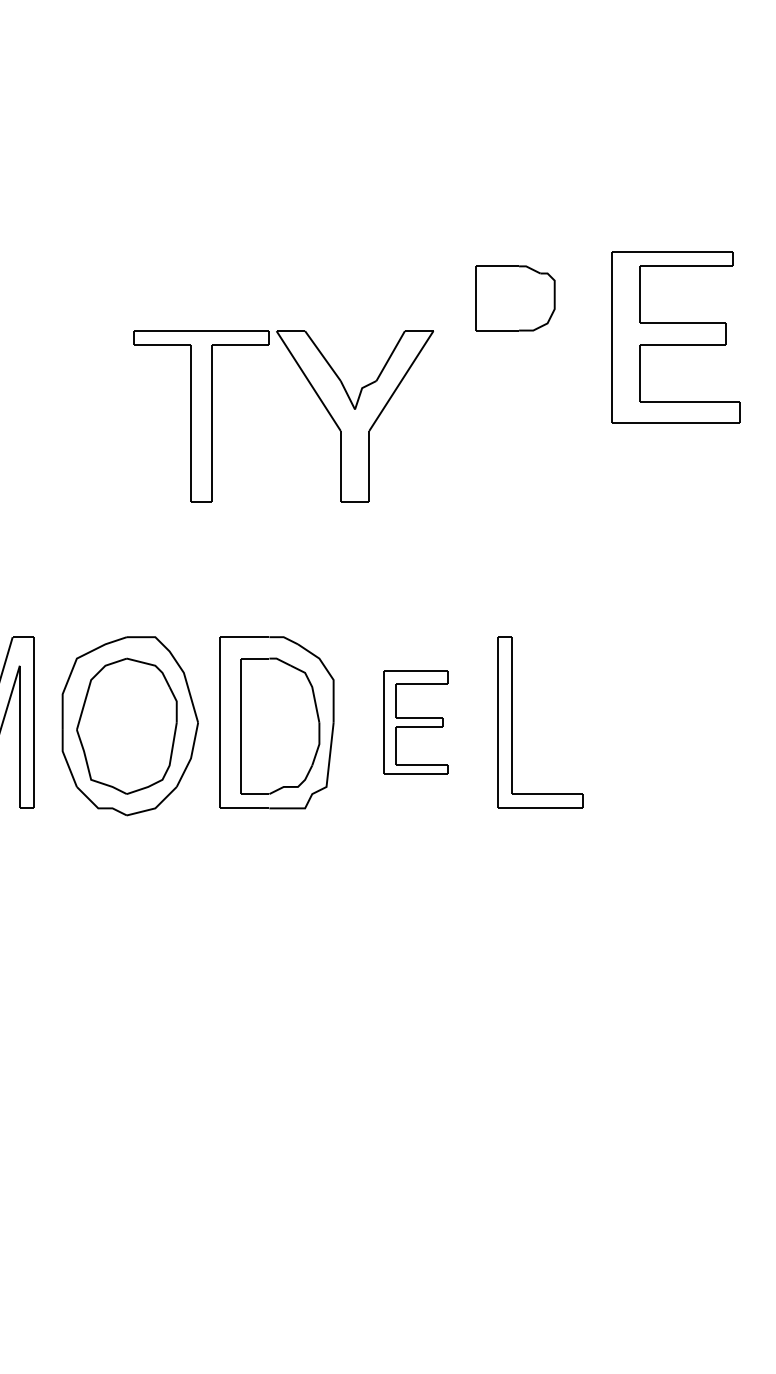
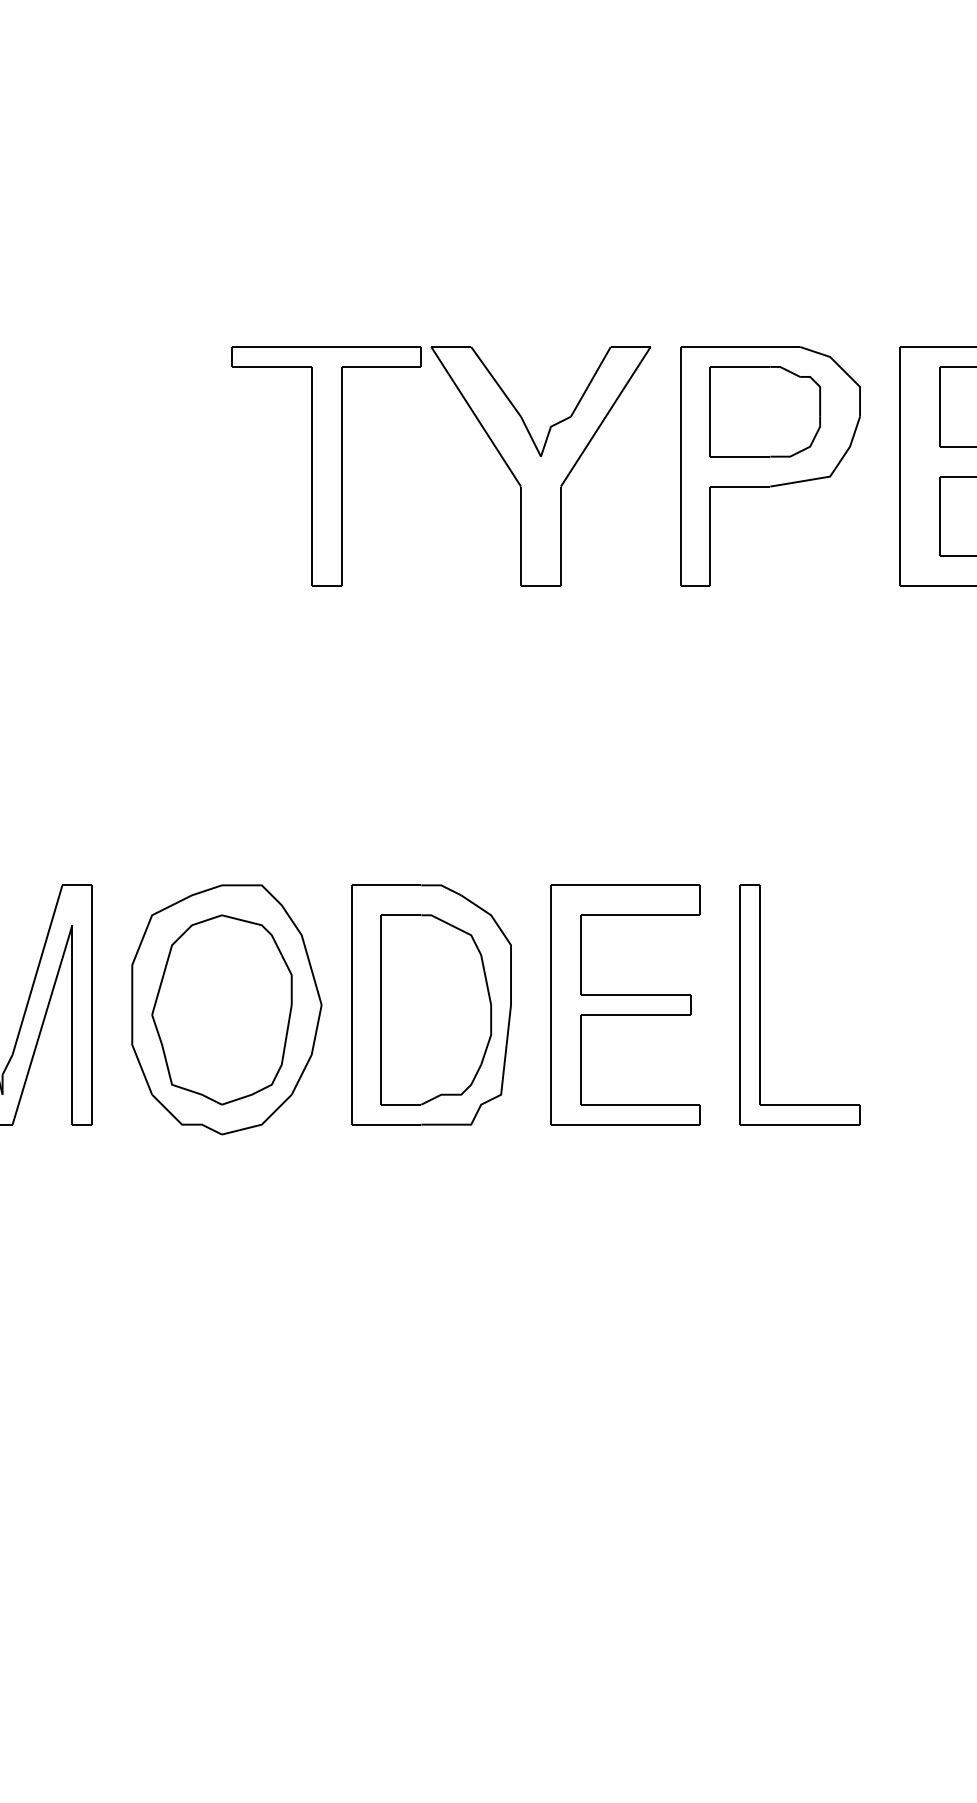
part: (519, 337) -> (770, 466), added
part: (316, 395) -> (487, 437), moved
part: (415, 722) -> (625, 1004), size x1.67

